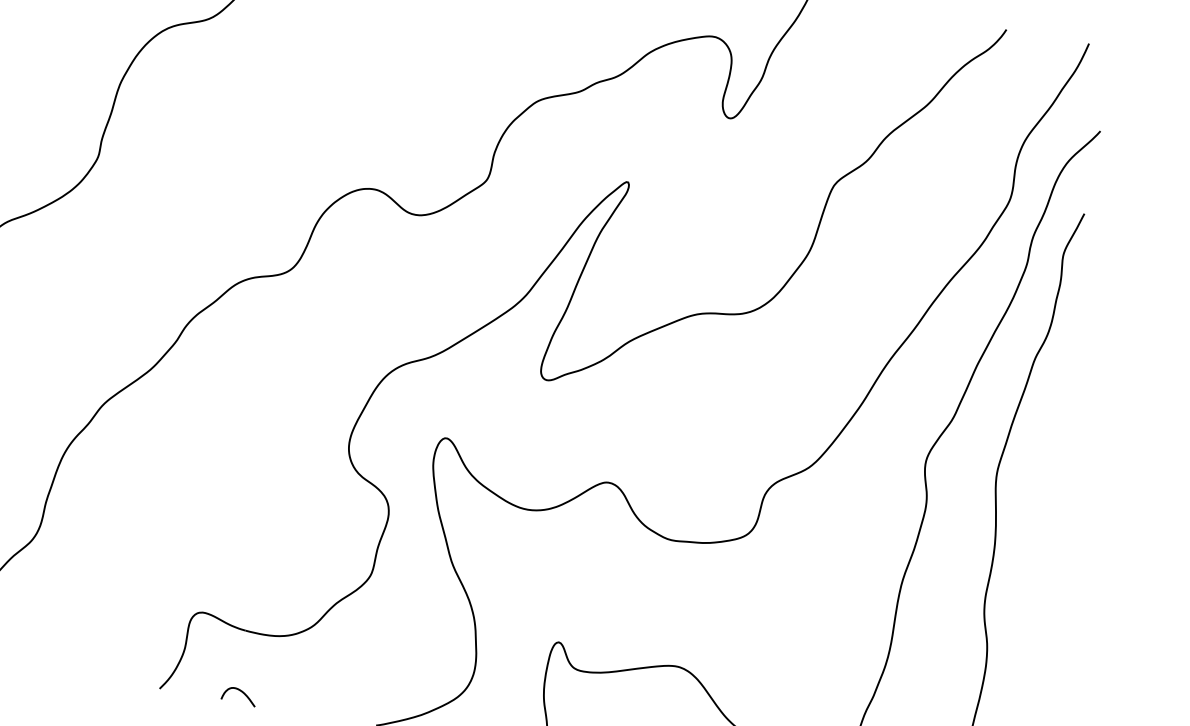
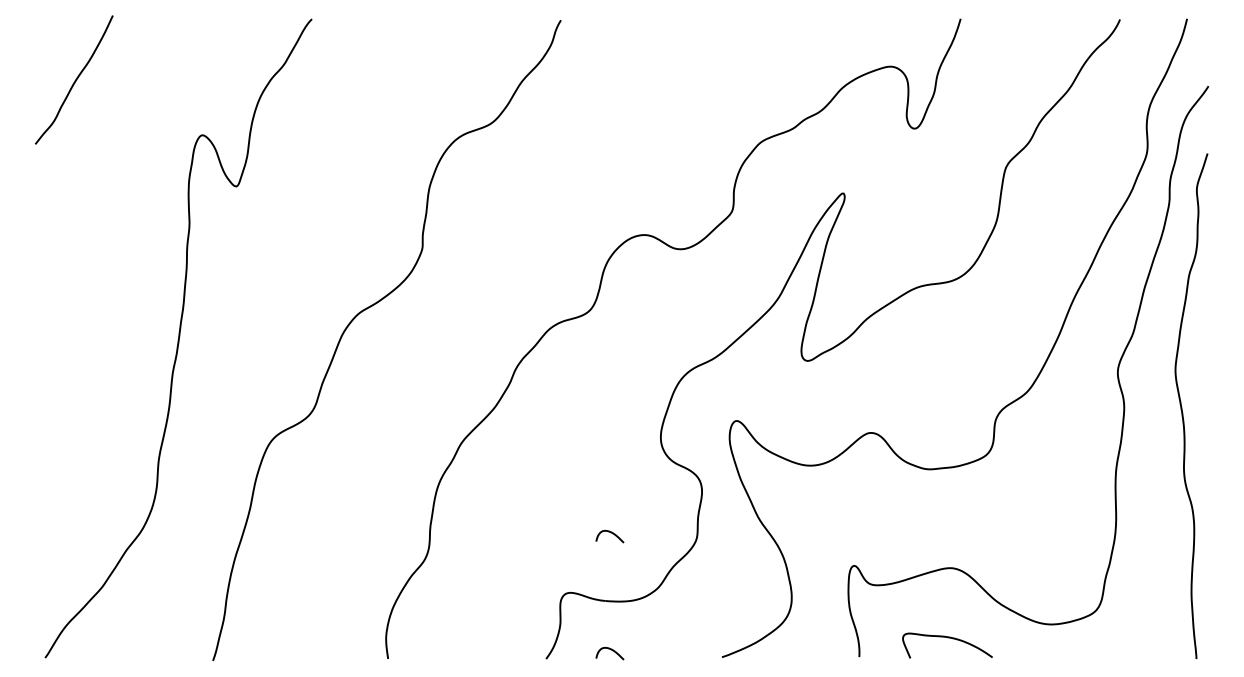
curve: (266, 548) -> (610, 533), added

